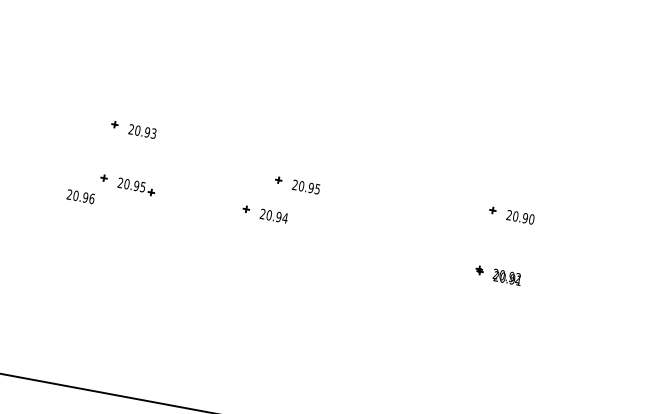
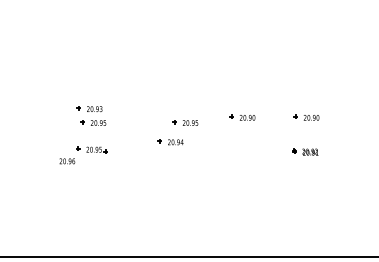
part: (136, 154) -> (93, 122), added
part: (111, 191) -> (83, 155), moved
part: (399, 194) -> (242, 117), added

